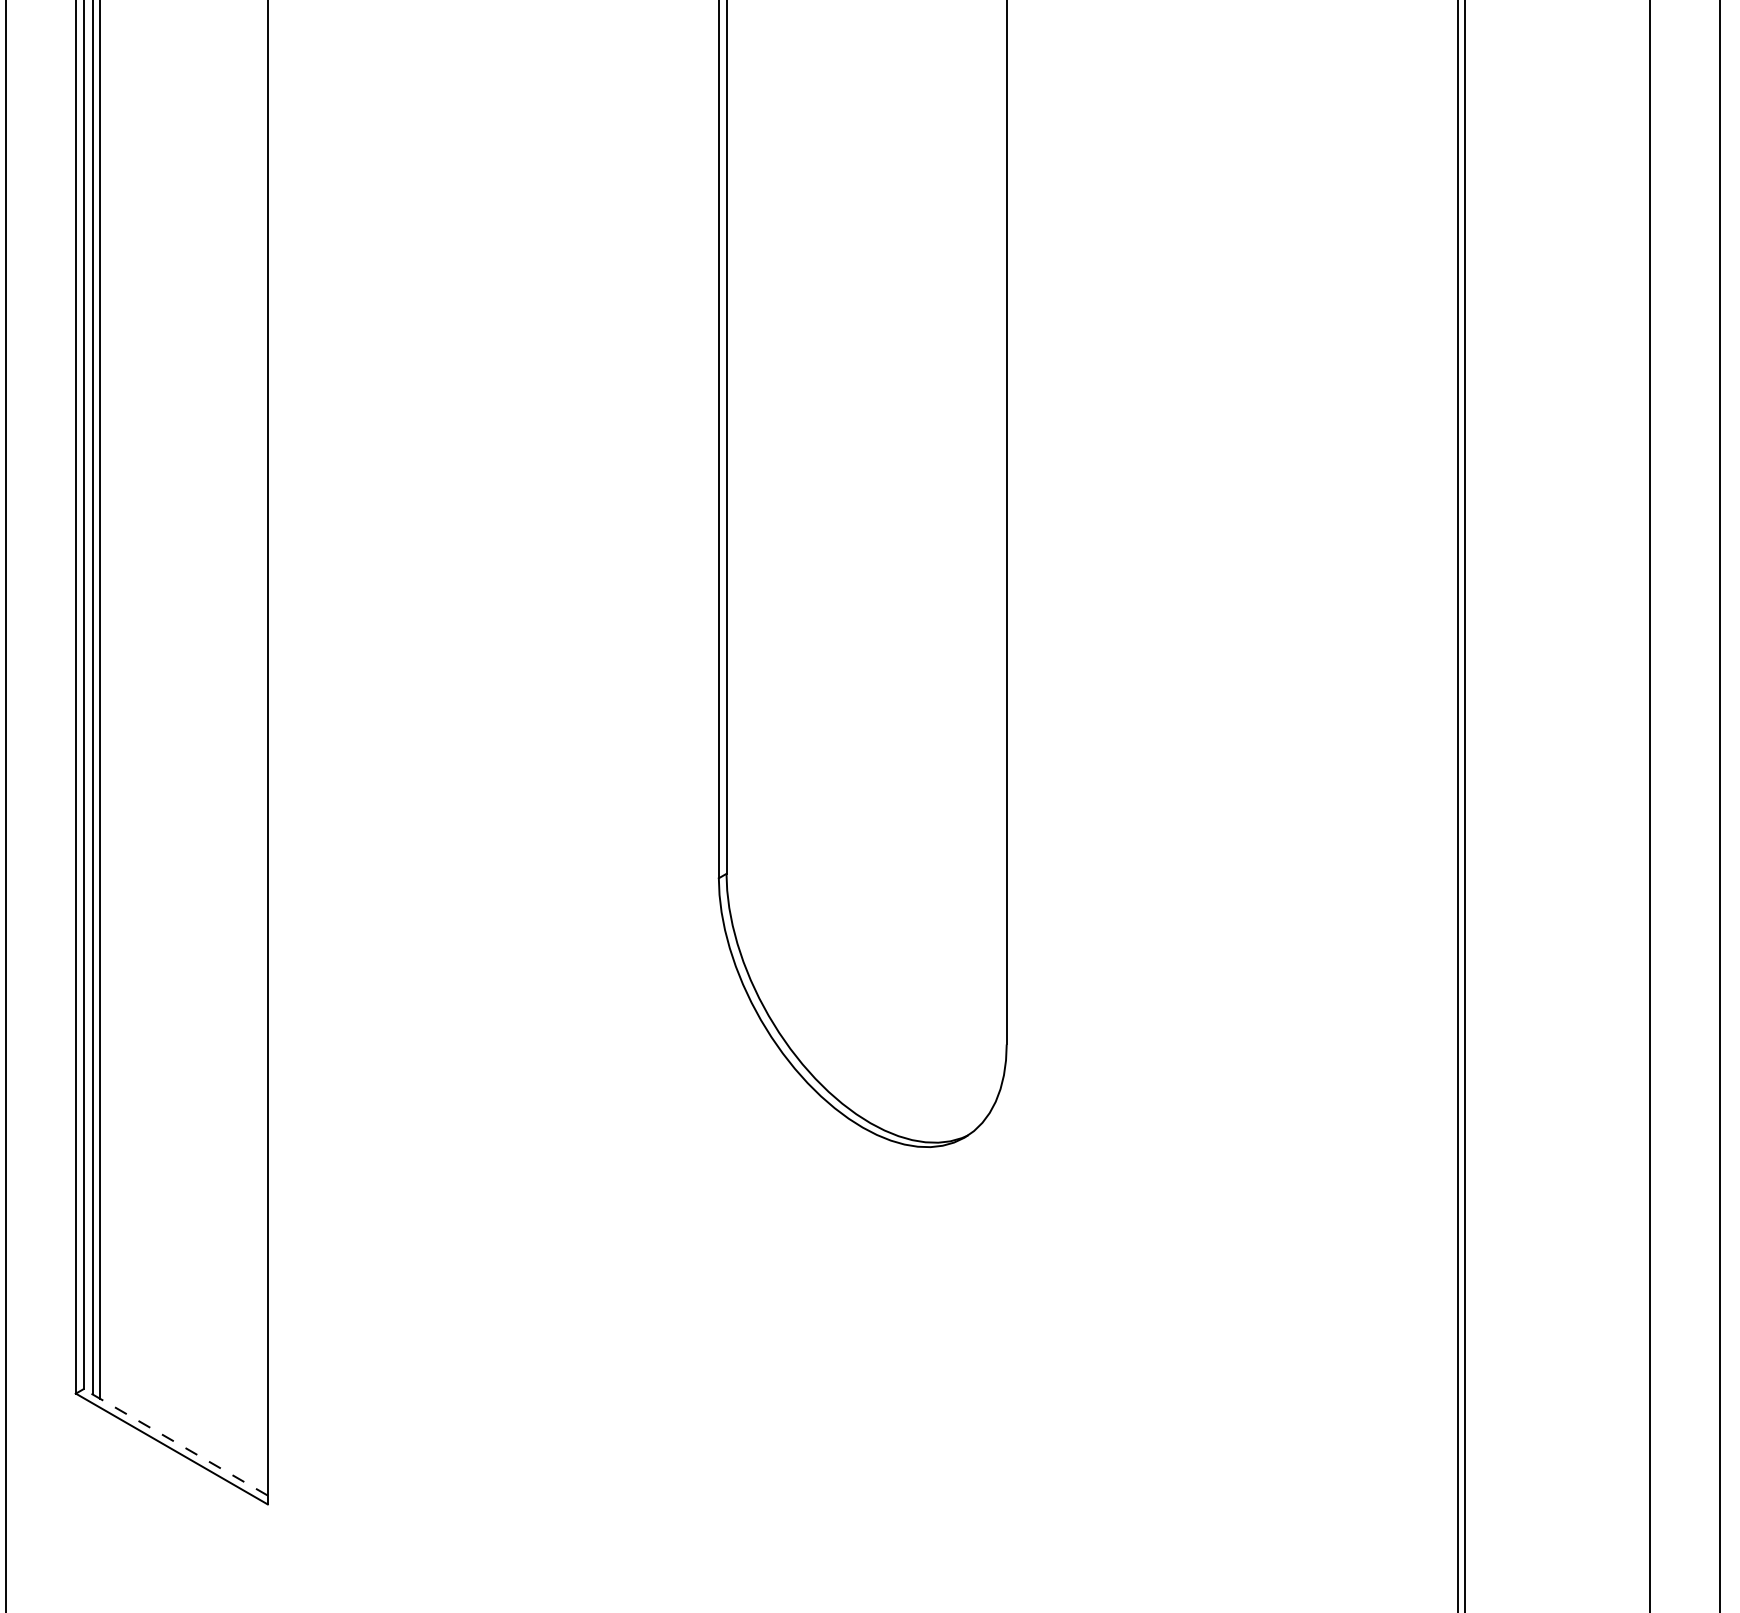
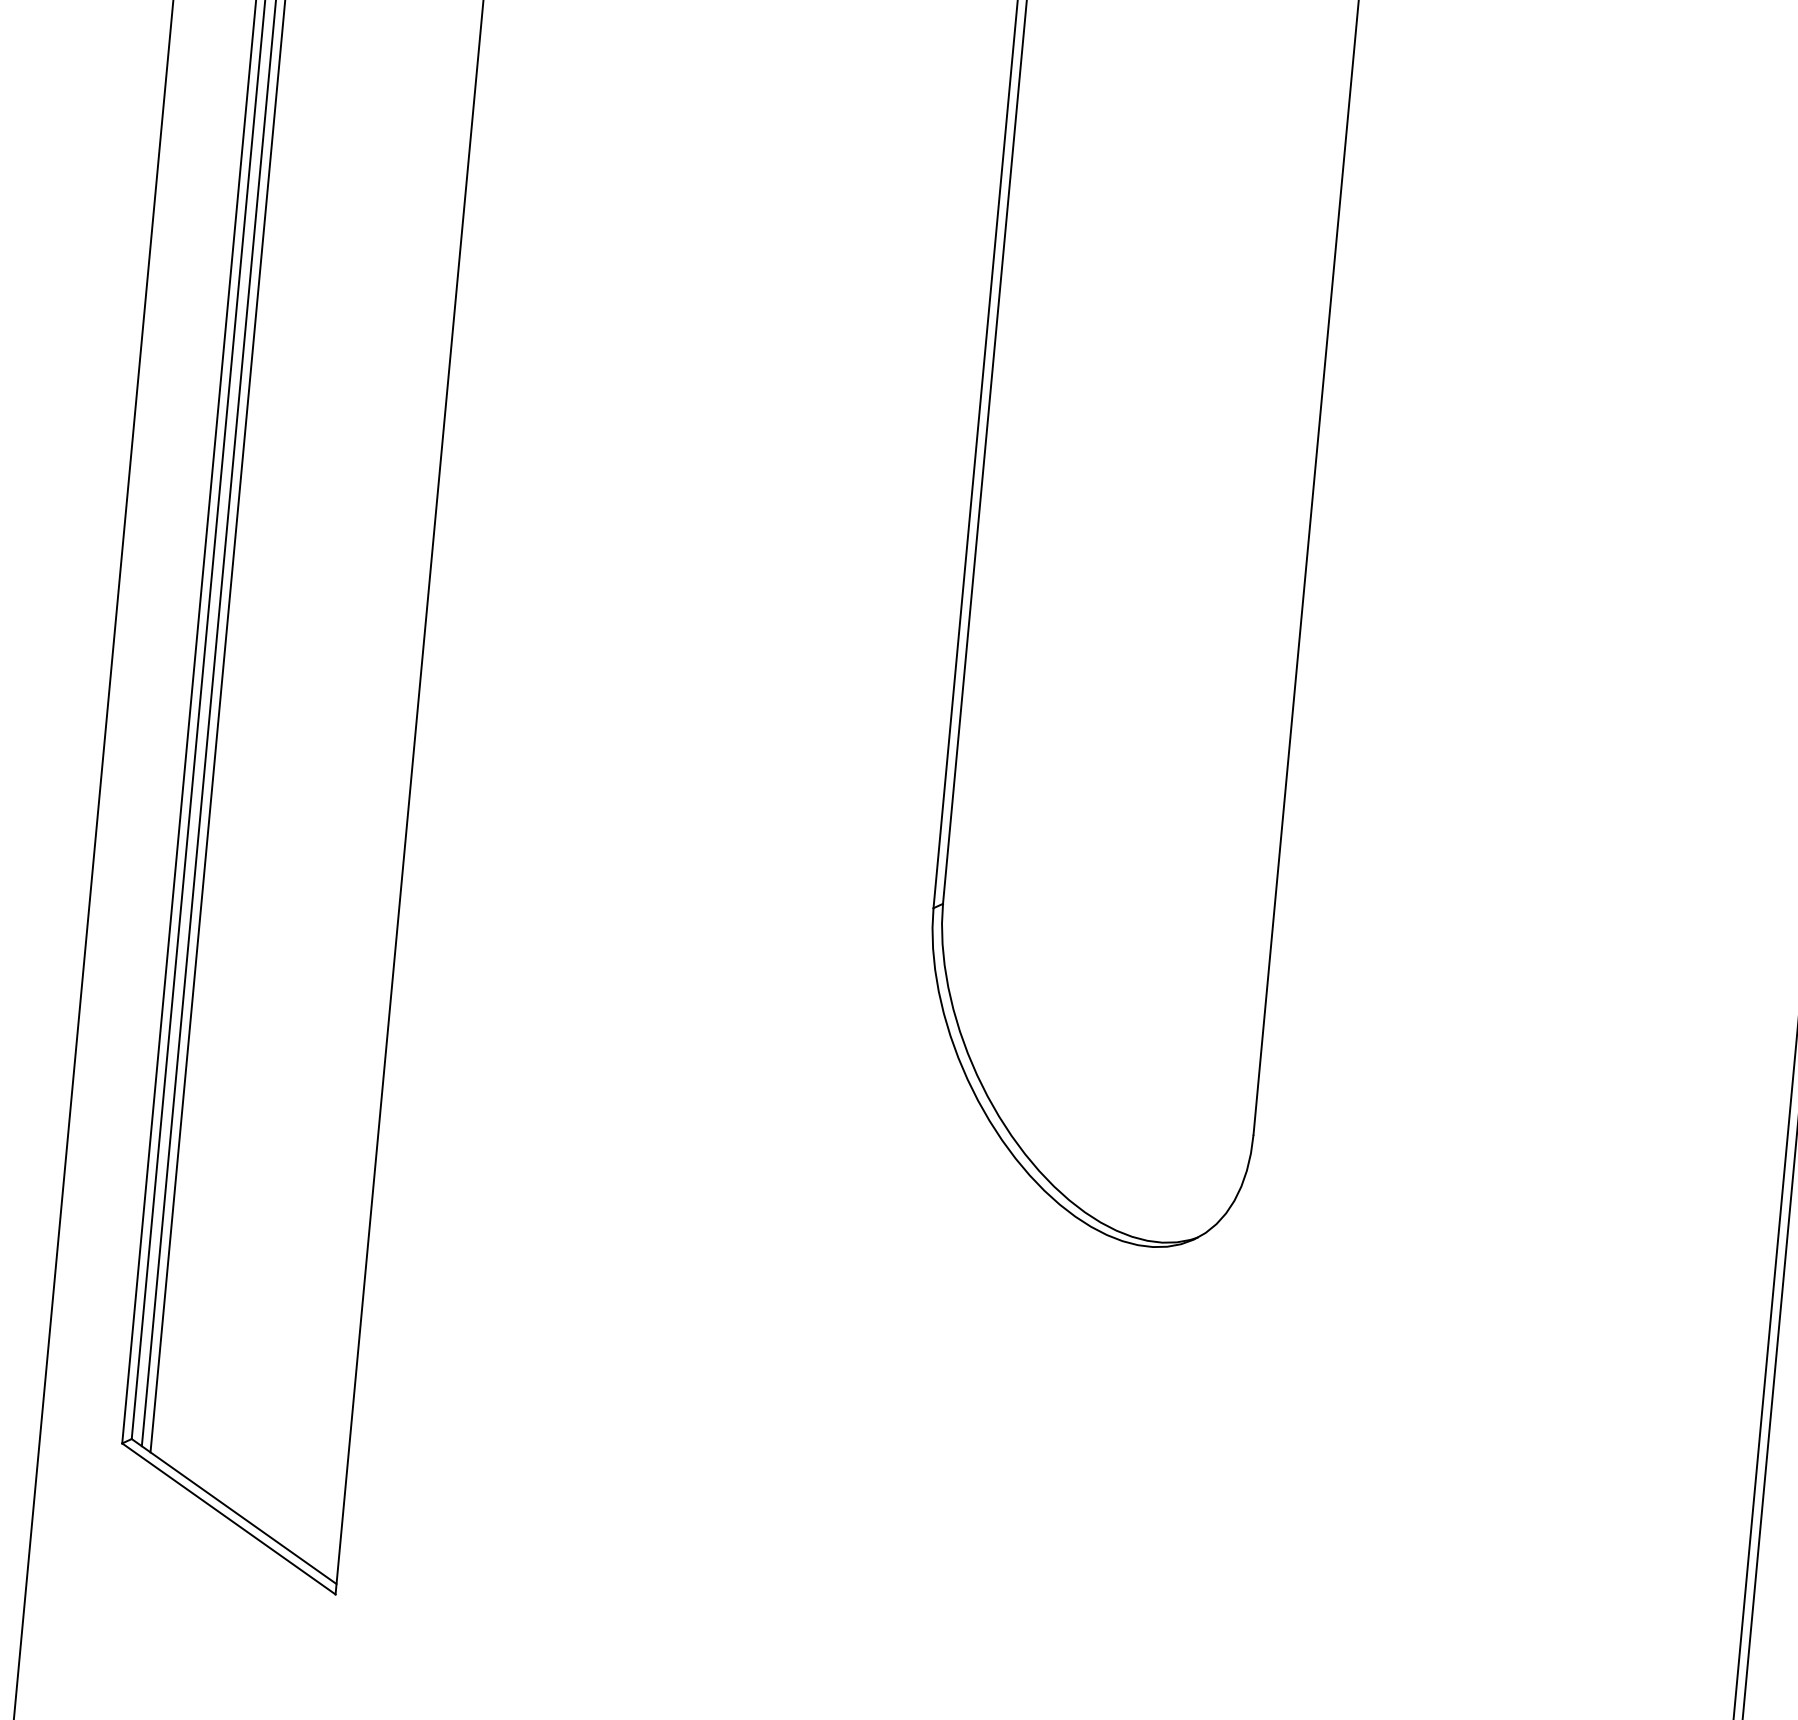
line: (175, 1442) -> (233, 1511), dashed -> solid

